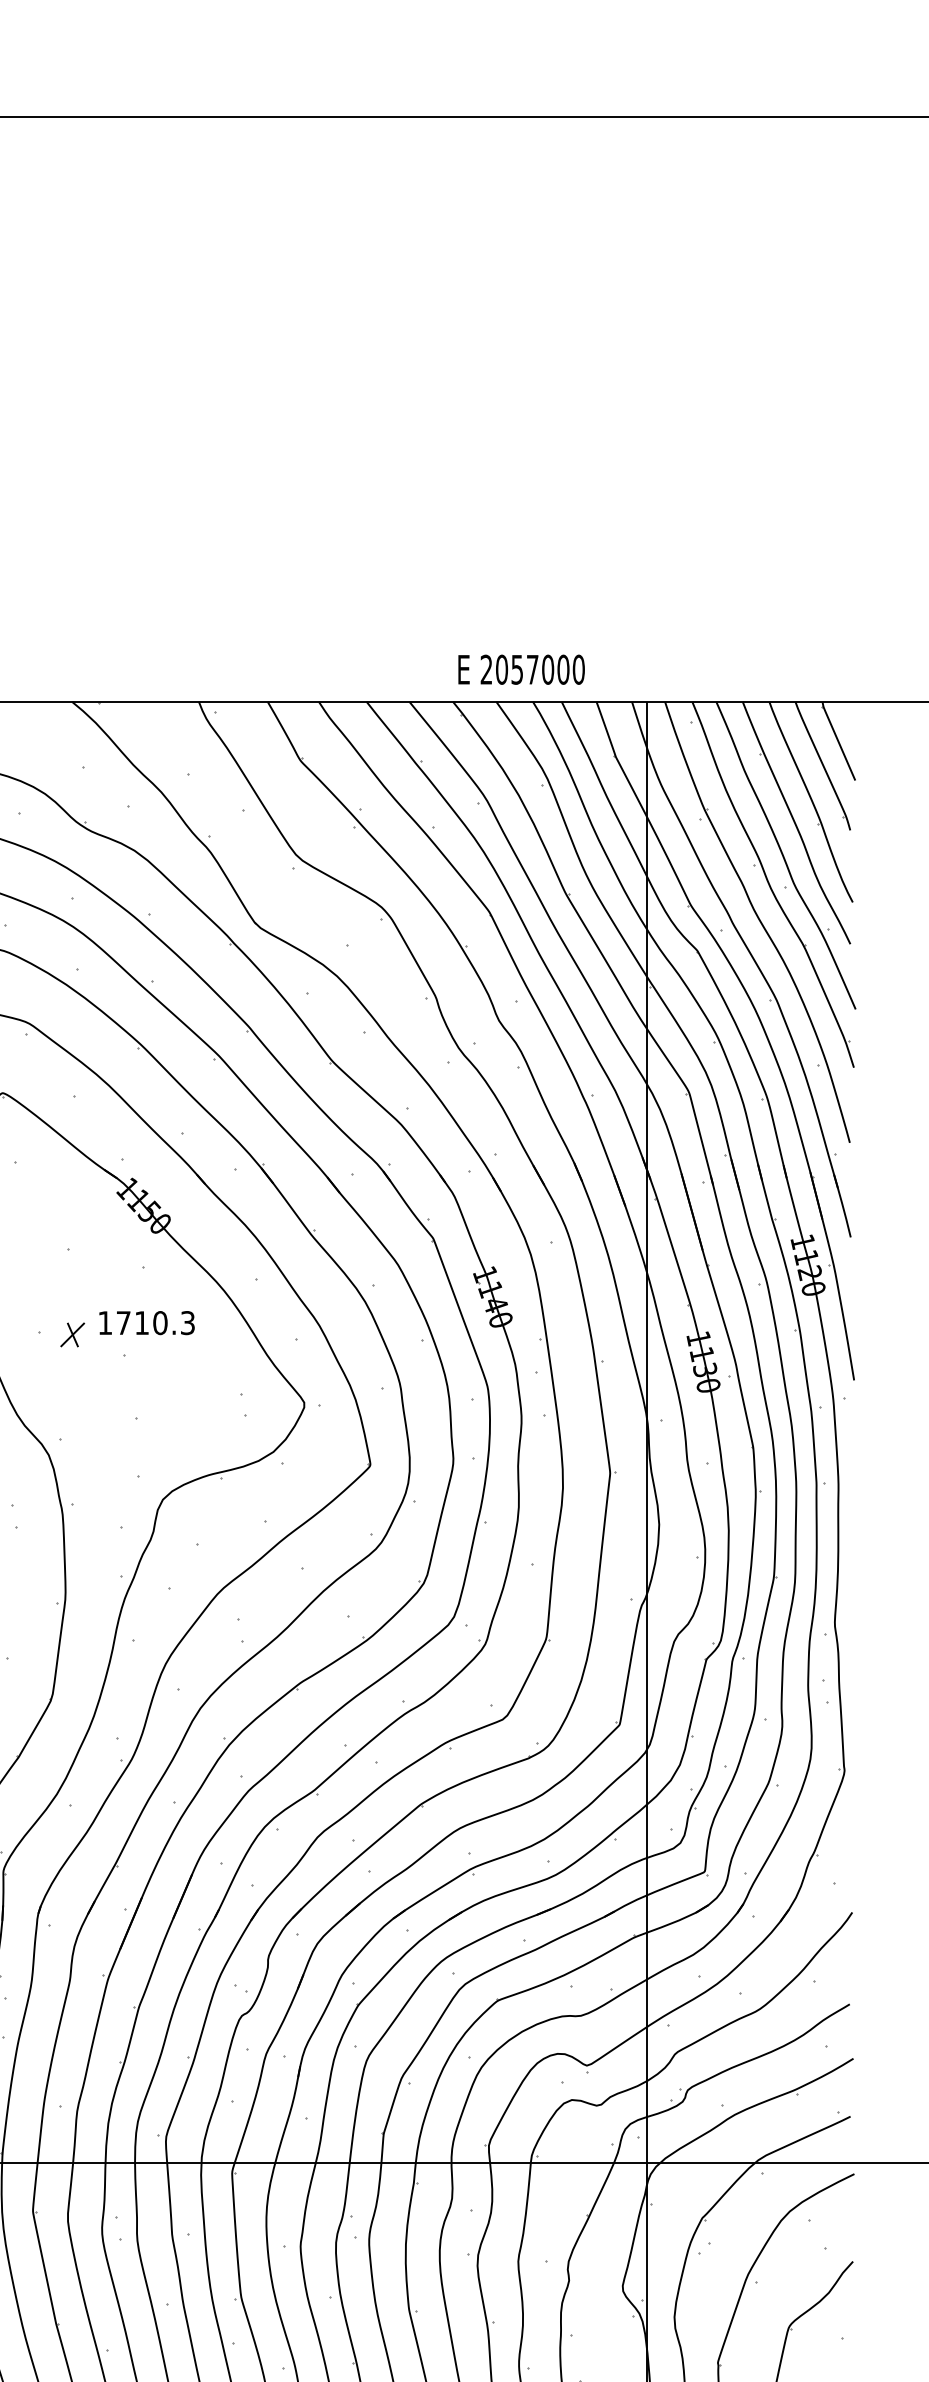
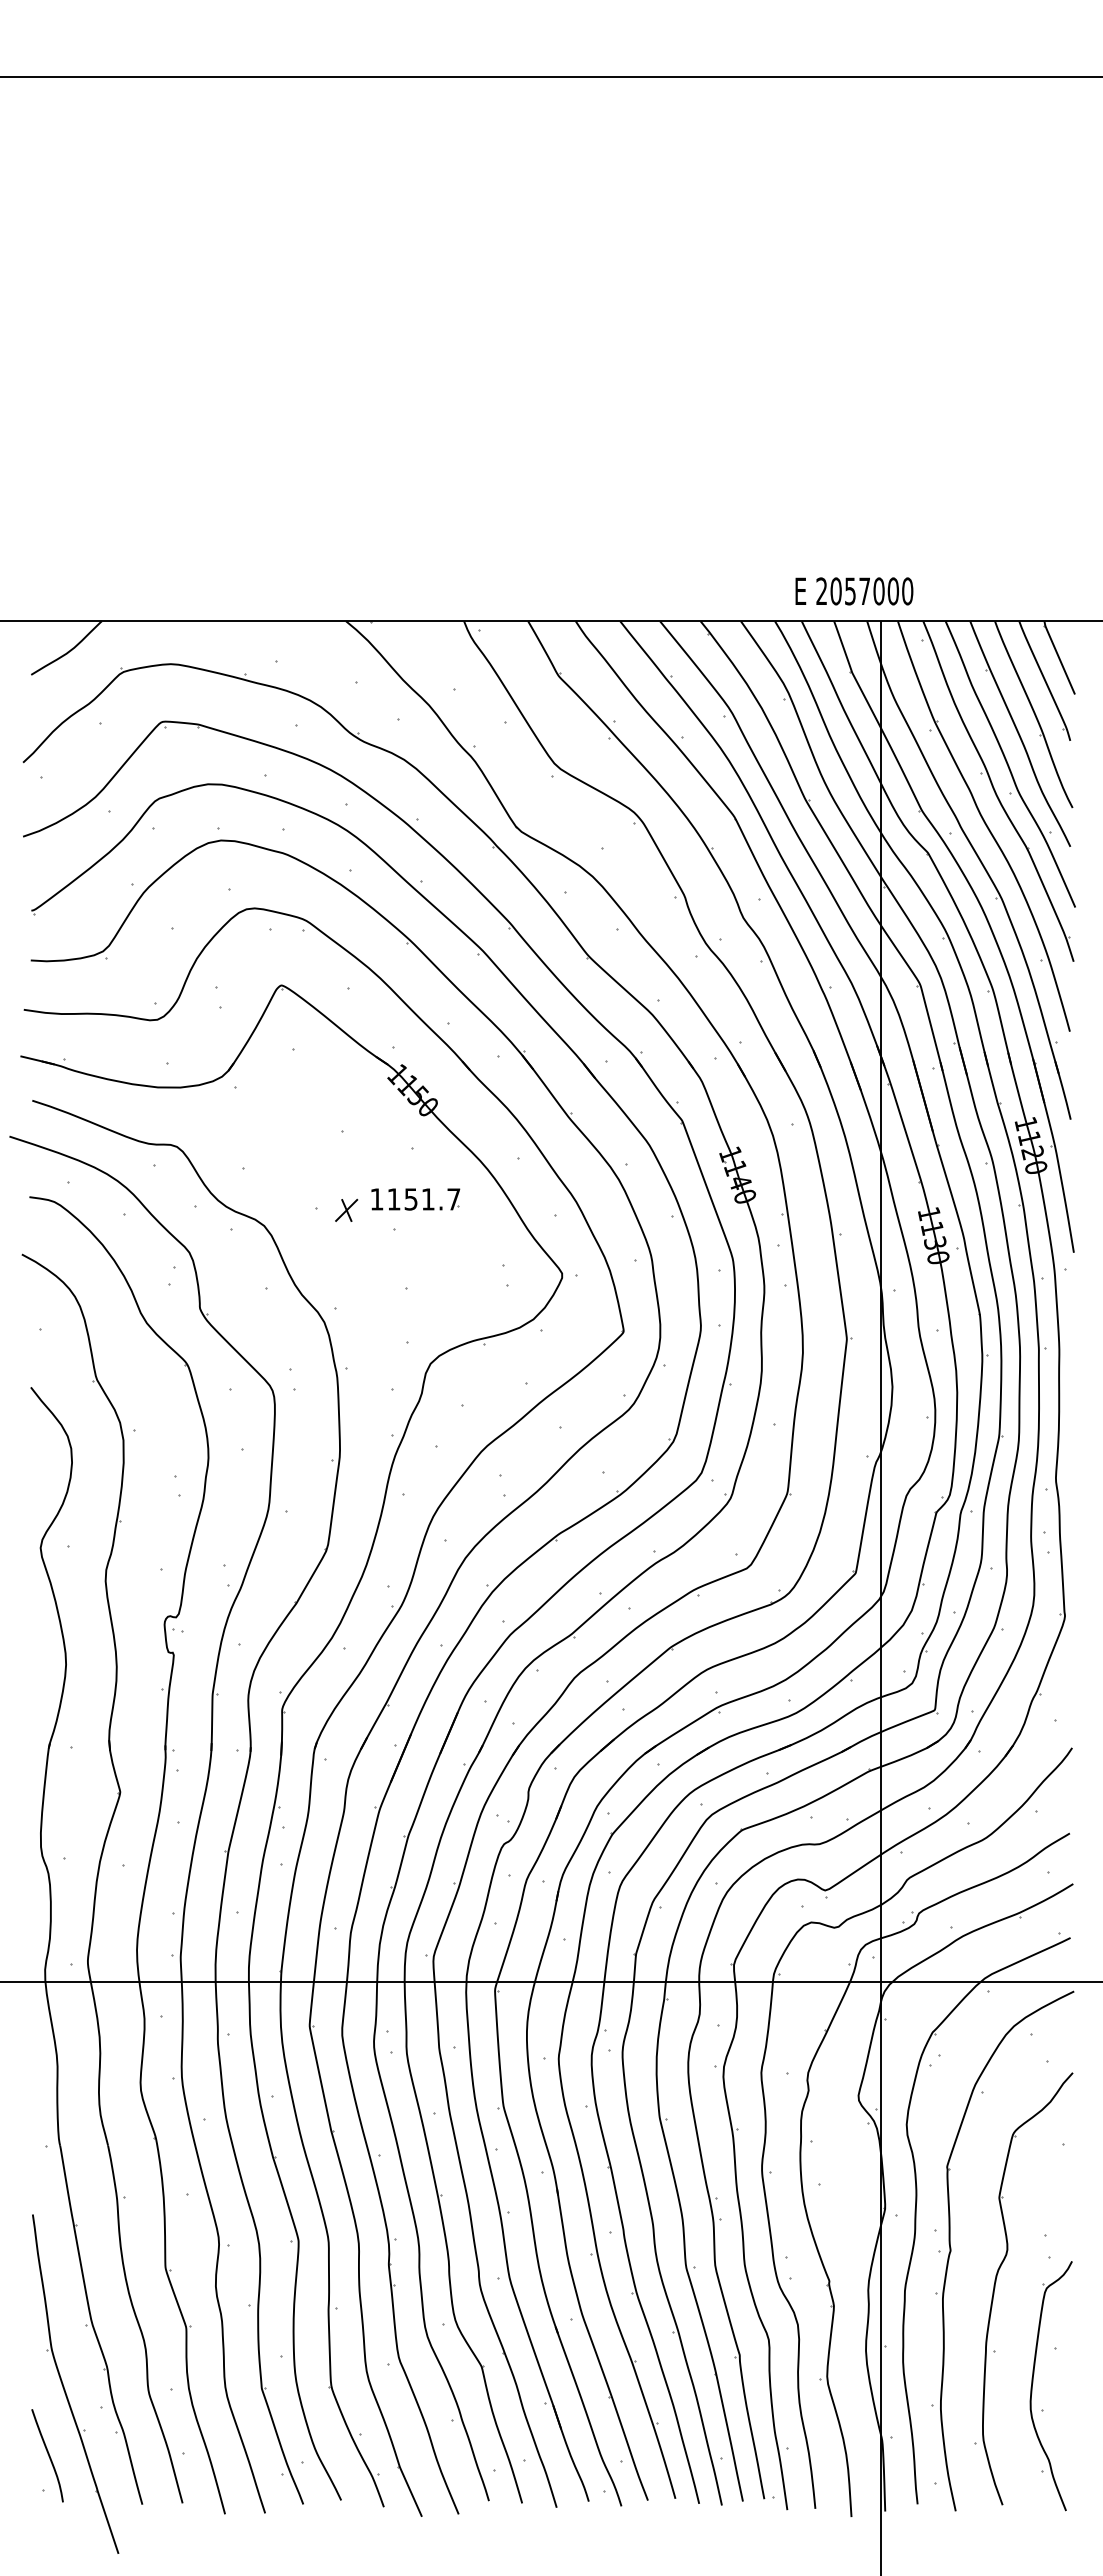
text: (521, 669) -> (854, 591), moved
text: (155, 1323) -> (423, 1199), 1710.3 -> 1151.7

